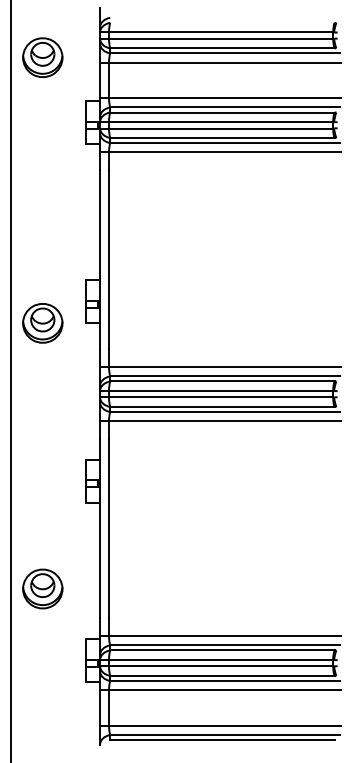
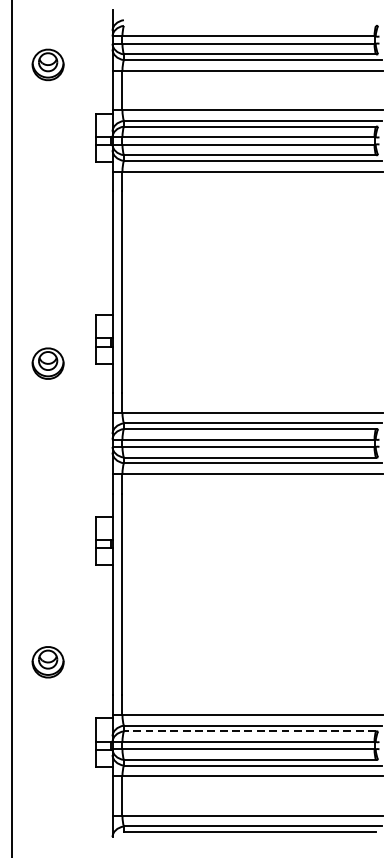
part: (42, 57) -> (47, 64), size x0.7
part: (42, 323) -> (47, 363), size x0.7
part: (42, 588) -> (47, 661), size x0.7
line: (221, 650) -> (248, 731), solid -> dashed

